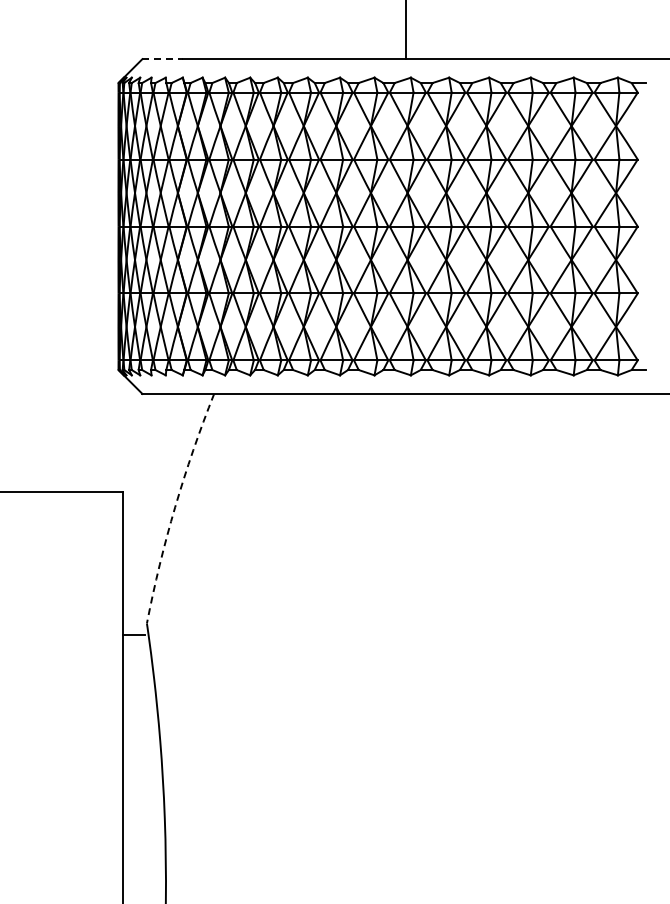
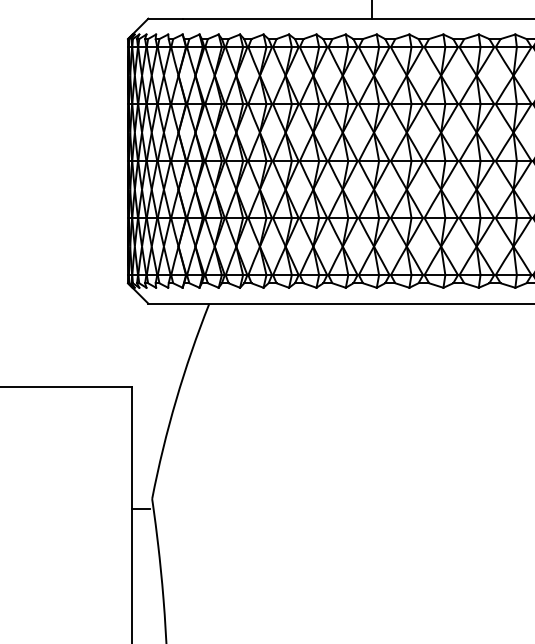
line: (163, 59) -> (166, 19), dashed -> solid
arc: (175, 507) -> (176, 400), dashed -> solid

